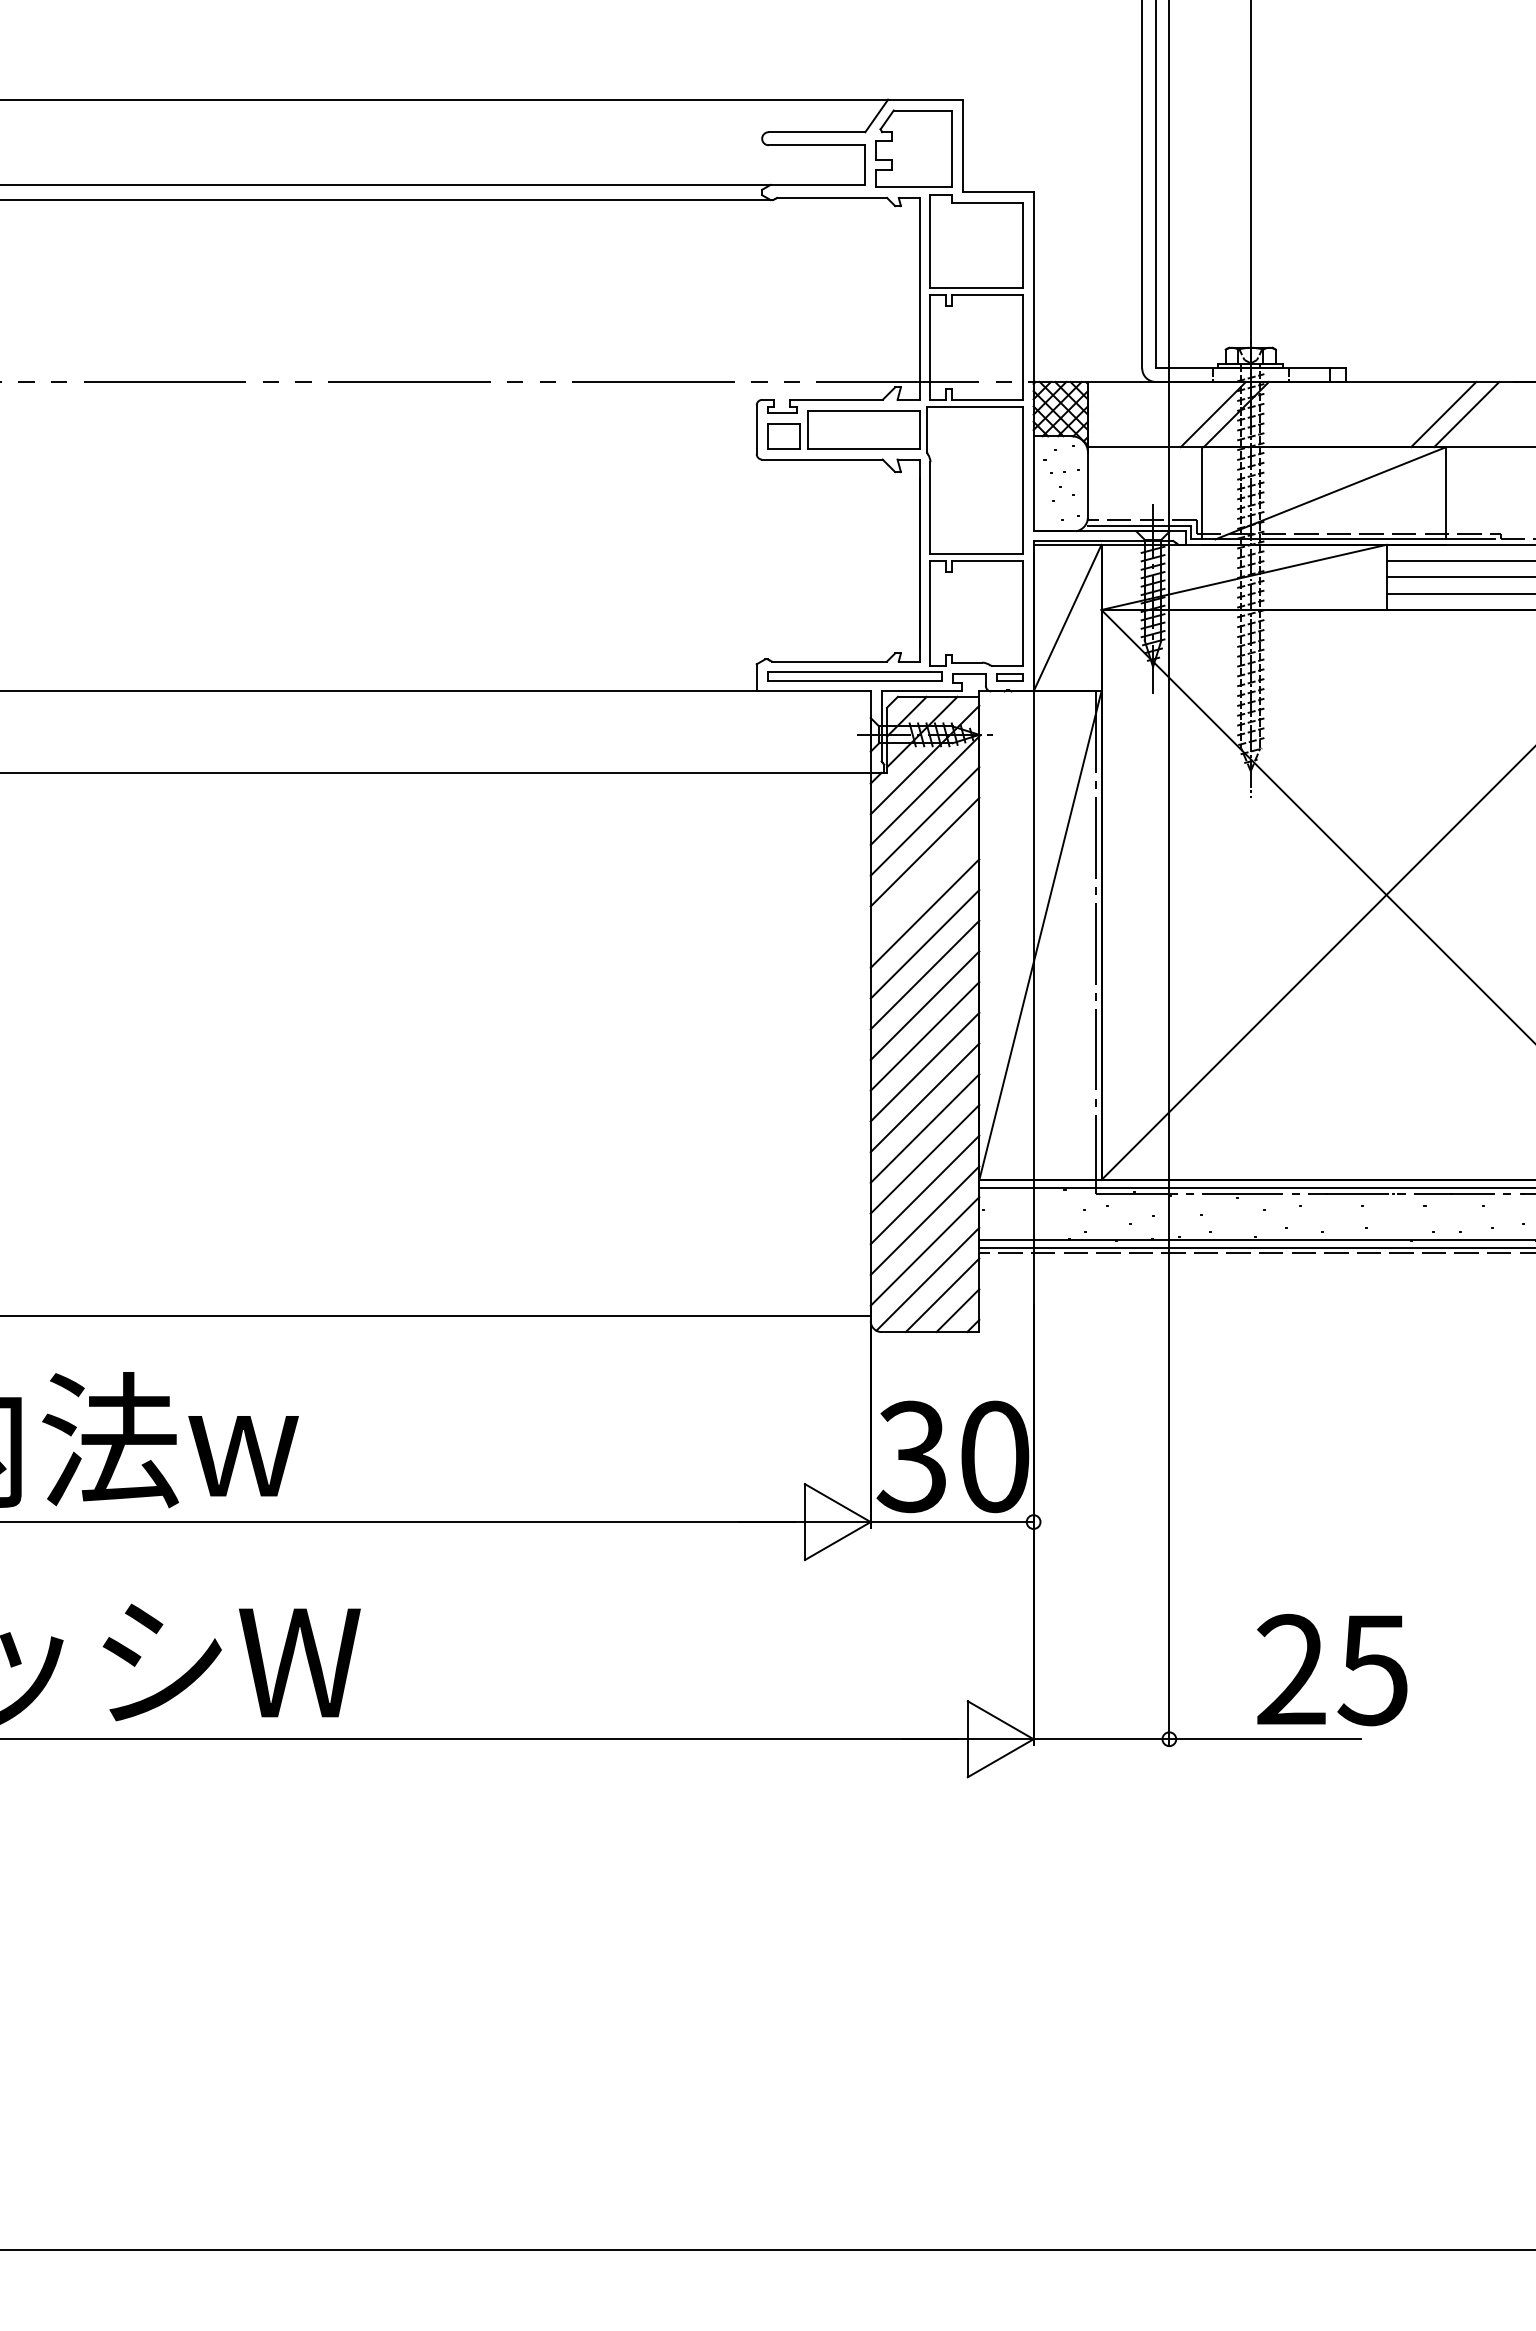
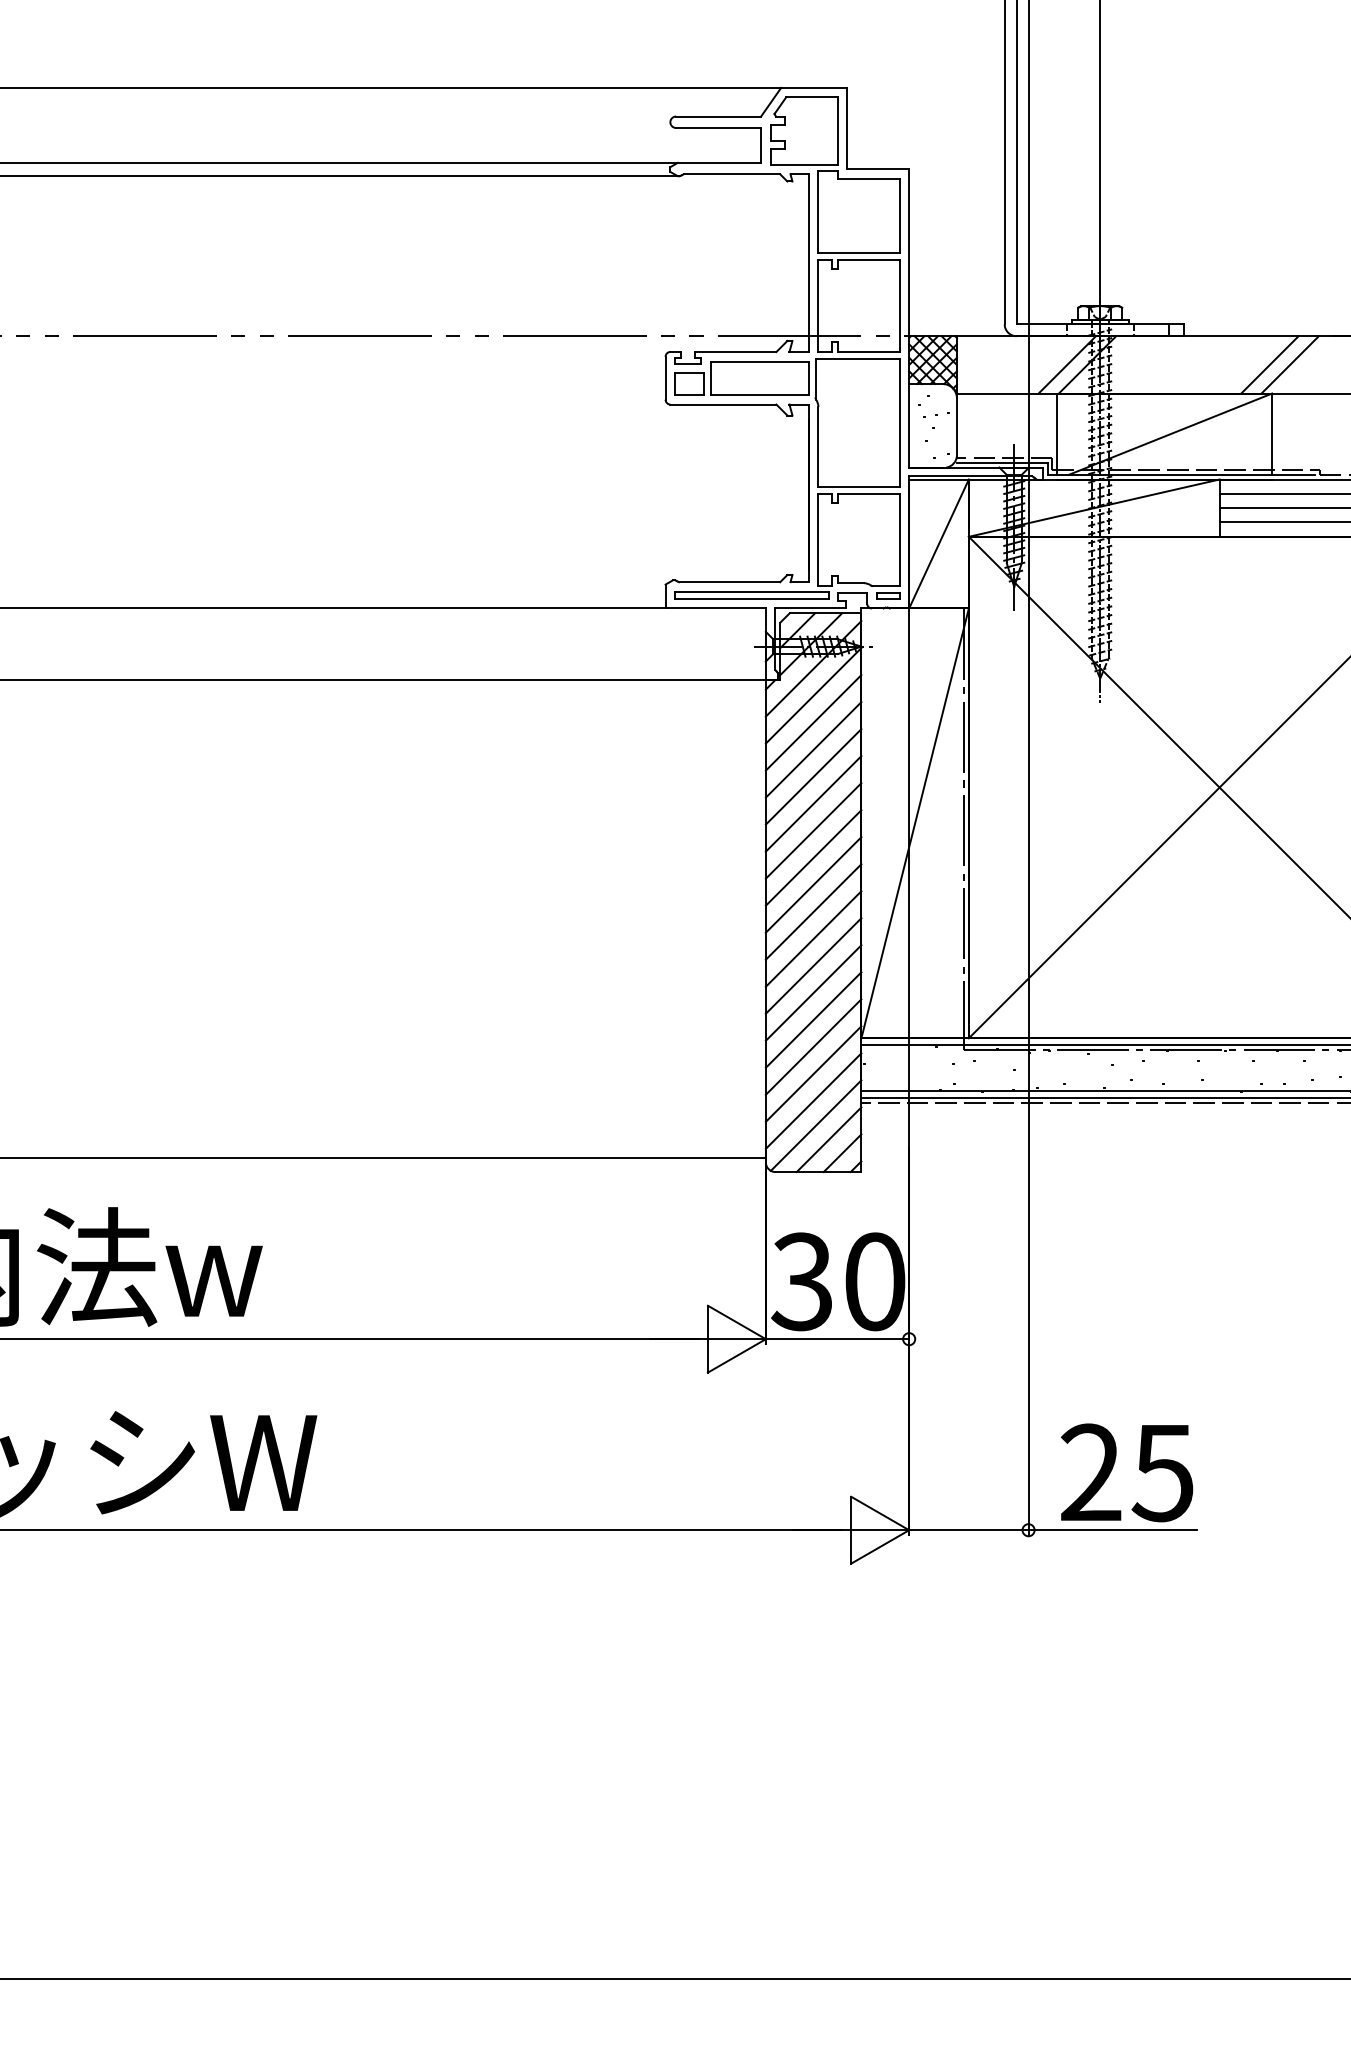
line: (924, 882) -> (813, 776), added
text: (1332, 1670) -> (1127, 1473), moved

